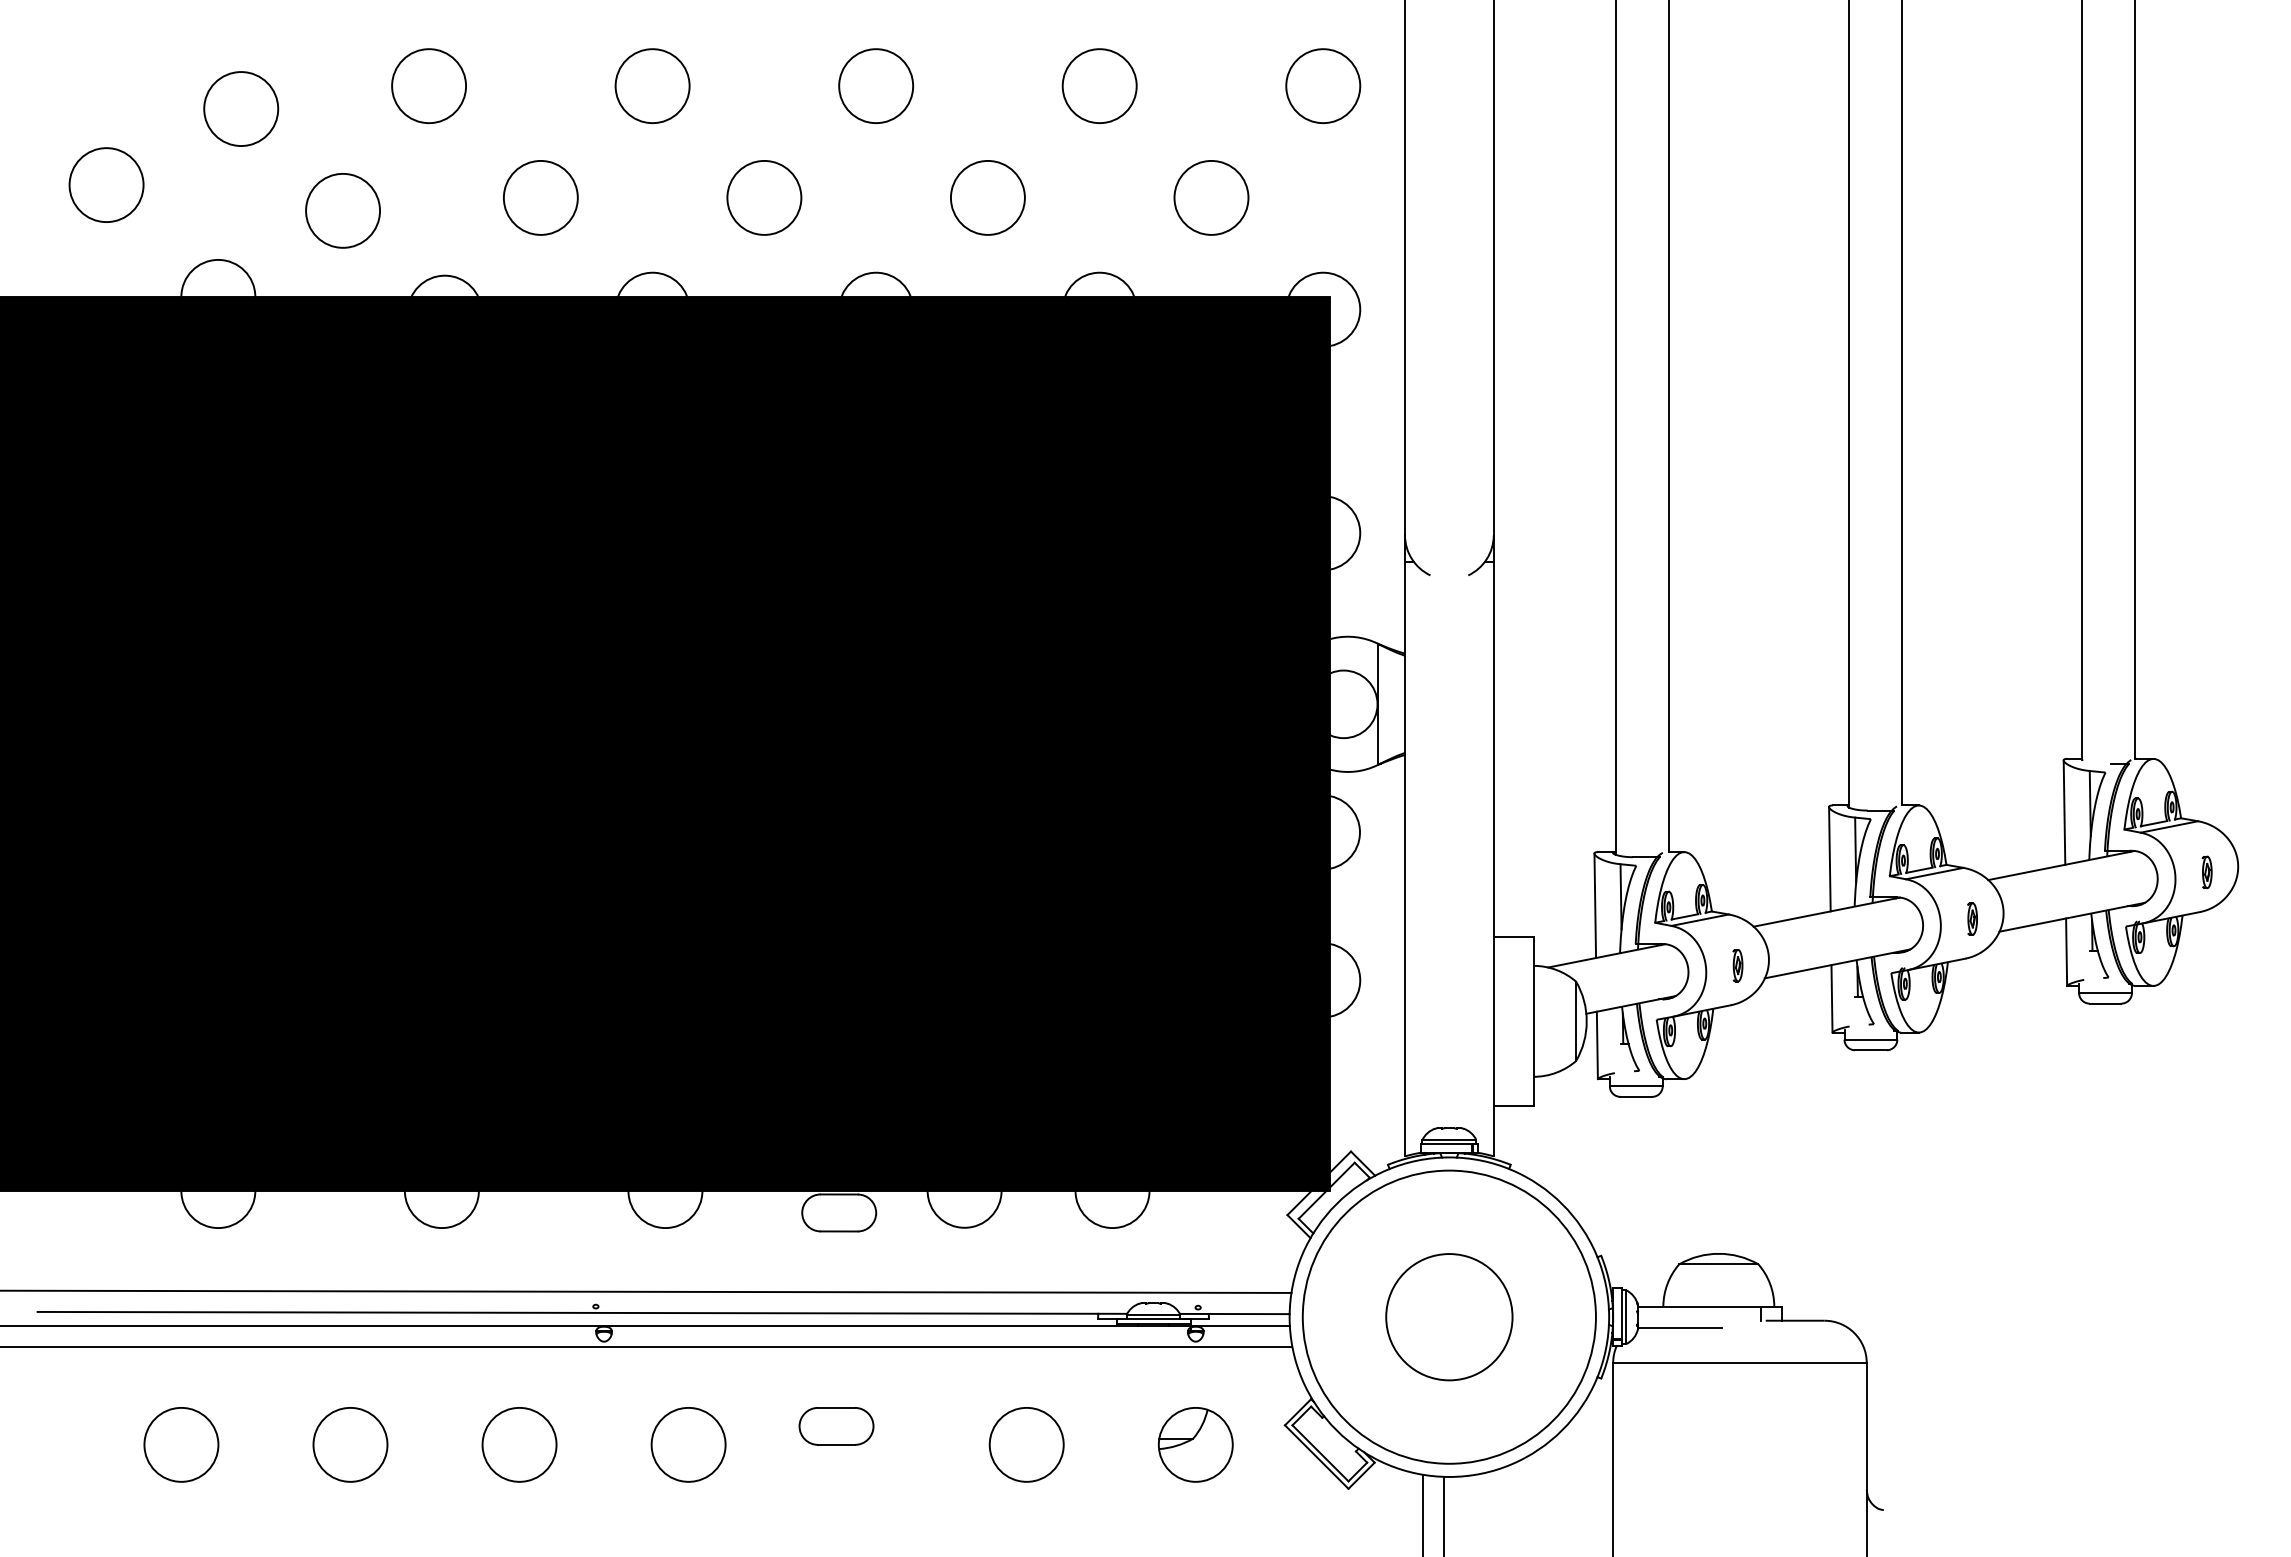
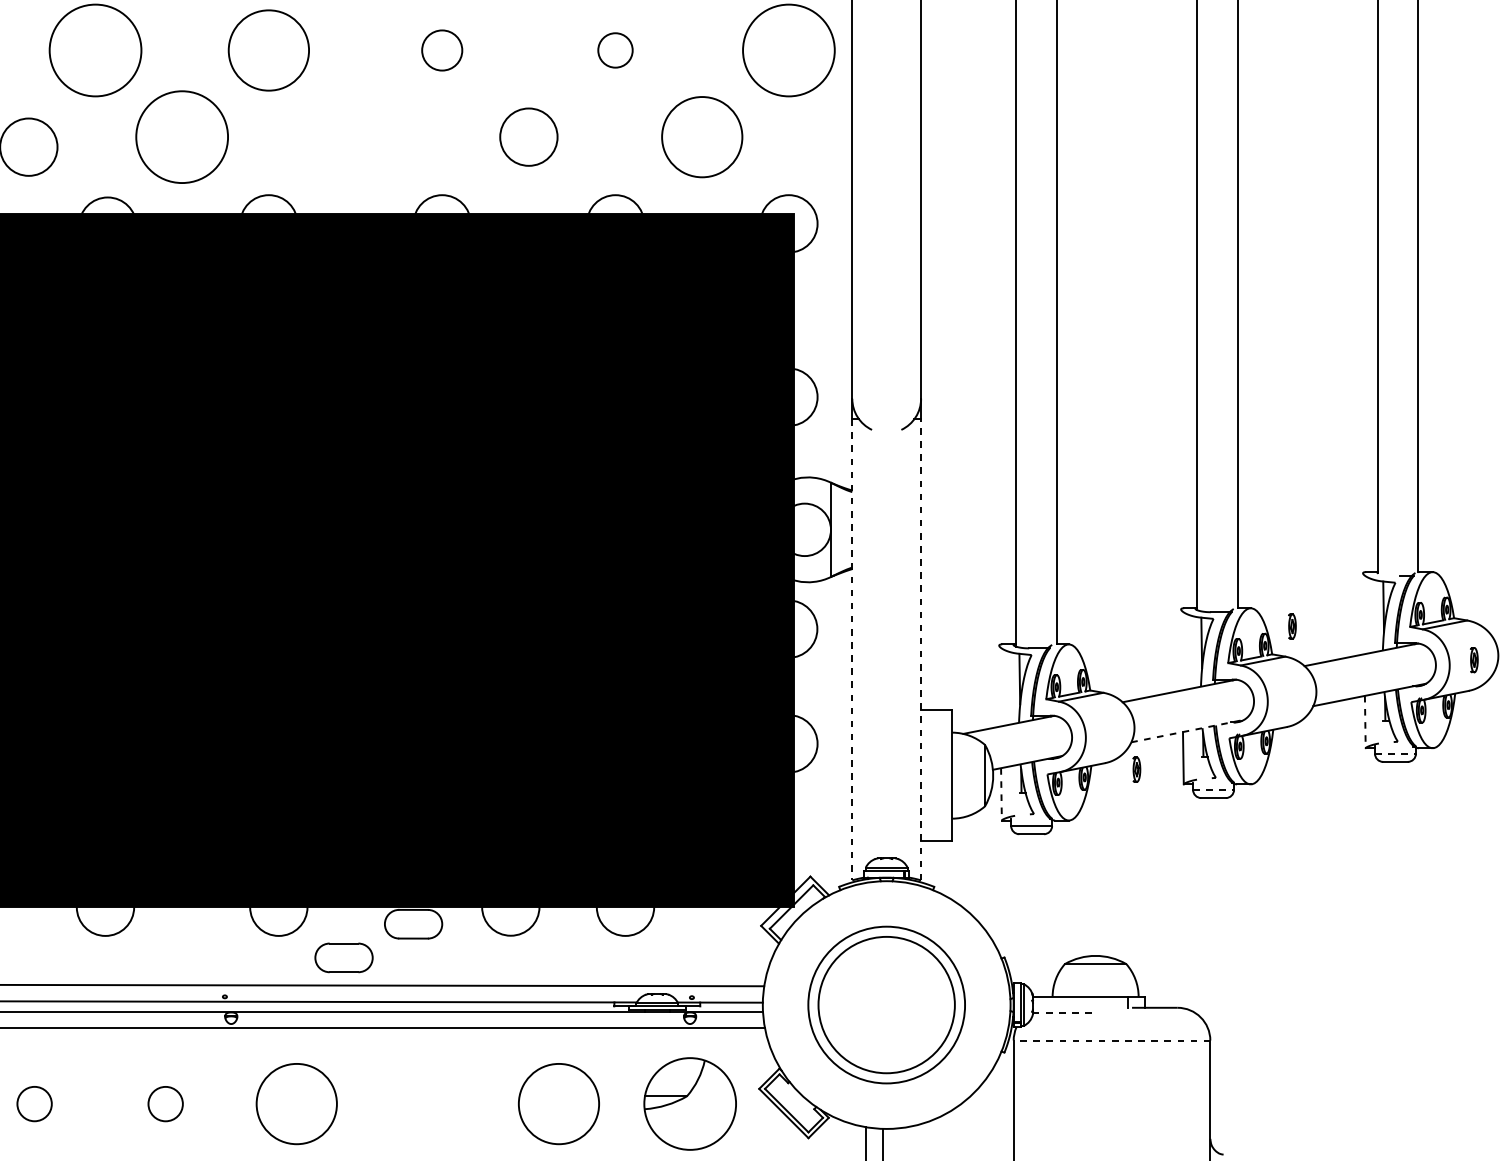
circle: (1099, 85) -> (615, 50), size x0.6
circle: (429, 86) -> (95, 50), size x1.6
circle: (652, 86) -> (268, 50), size x1.4
circle: (876, 86) -> (442, 50), size x0.7
circle: (1323, 86) -> (789, 50), size x1.6
circle: (540, 197) -> (181, 136), size x1.6
circle: (764, 197) -> (355, 136), removed
circle: (1211, 197) -> (702, 136), size x1.4
line: (2064, 812) -> (1363, 613), removed
line: (1493, 858) -> (920, 649), solid -> dashed
line: (1405, 859) -> (852, 650), solid -> dashed
line: (1829, 859) -> (1181, 650), removed
line: (1595, 905) -> (1000, 685), removed
part: (1972, 918) -> (1292, 626), moved
line: (2066, 952) -> (1365, 722), solid -> dashed
line: (1837, 963) -> (1187, 730), solid -> dashed
part: (1737, 965) -> (1136, 769), moved
line: (2106, 993) -> (1396, 754), solid -> dashed
line: (1871, 1039) -> (1214, 789), solid -> dashed
line: (1597, 1045) -> (1001, 794), solid -> dashed
circle: (1448, 1316) -> (886, 1004), size x0.6
circle: (1449, 1317) -> (886, 1005), size x1.6
line: (1679, 1327) -> (1065, 1013), solid -> dashed
line: (1739, 1362) -> (1111, 1040), solid -> dashed
part: (836, 1426) -> (344, 957), moved
circle: (350, 1444) -> (34, 1103), size x0.6
circle: (519, 1444) -> (165, 1103), size x0.6
circle: (688, 1444) -> (296, 1103), size x1.4
circle: (1026, 1444) -> (558, 1103), size x1.4
part: (1195, 1444) -> (689, 1103), size x1.6

